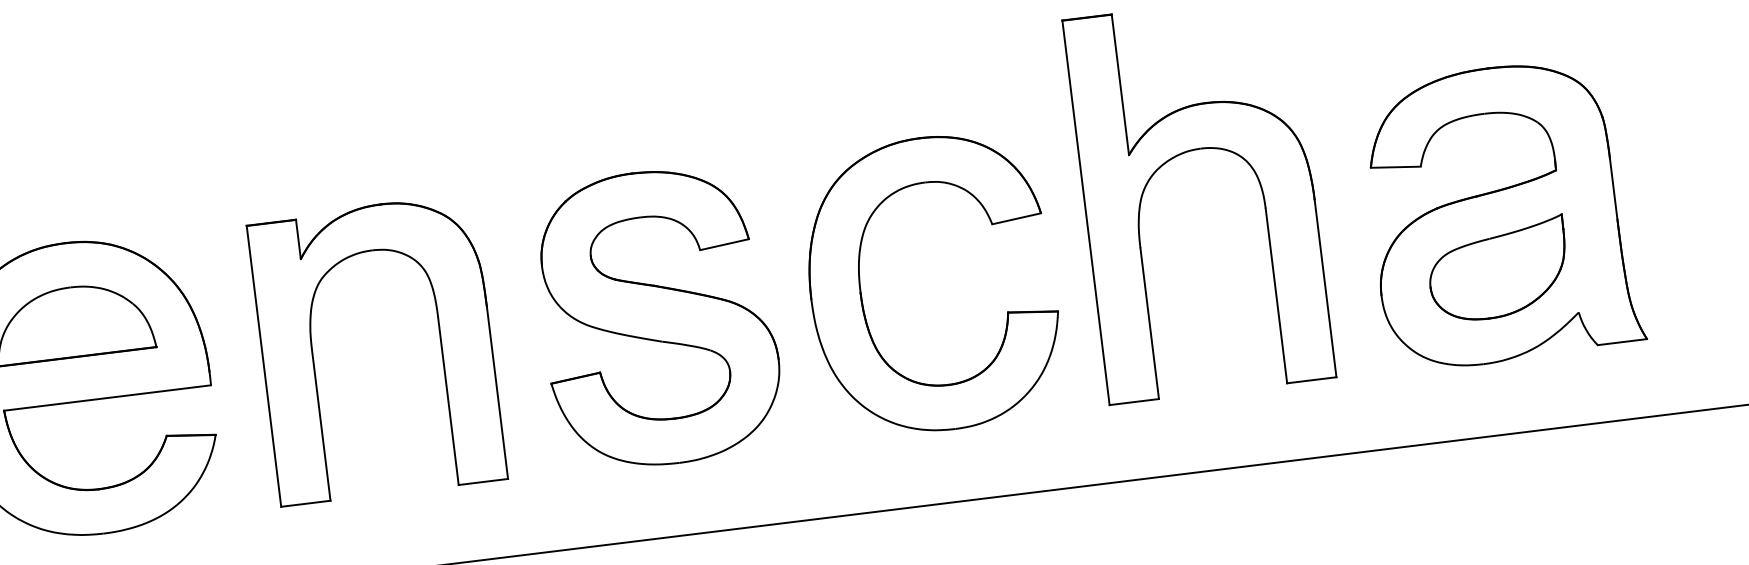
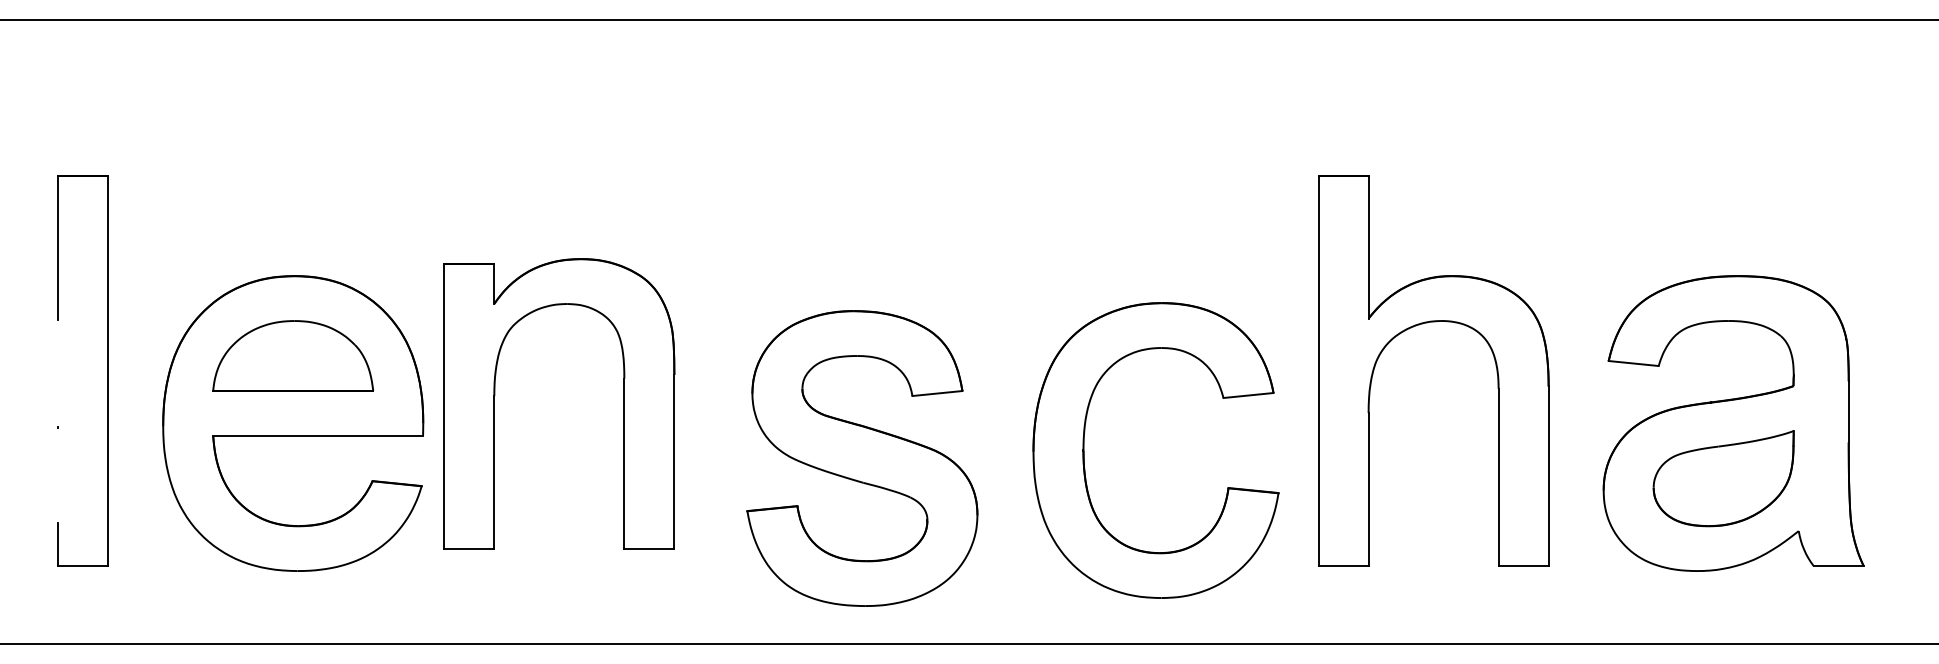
part: (861, 292) -> (1084, 450), moved
part: (658, 317) -> (862, 458), moved
part: (440, 341) -> (623, 403), moved

